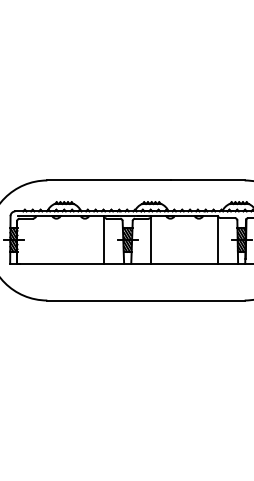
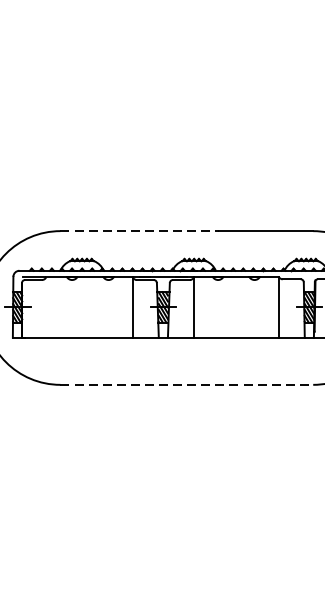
line: (109, 180) -> (140, 231), solid -> dashed
line: (146, 300) -> (187, 384), solid -> dashed

